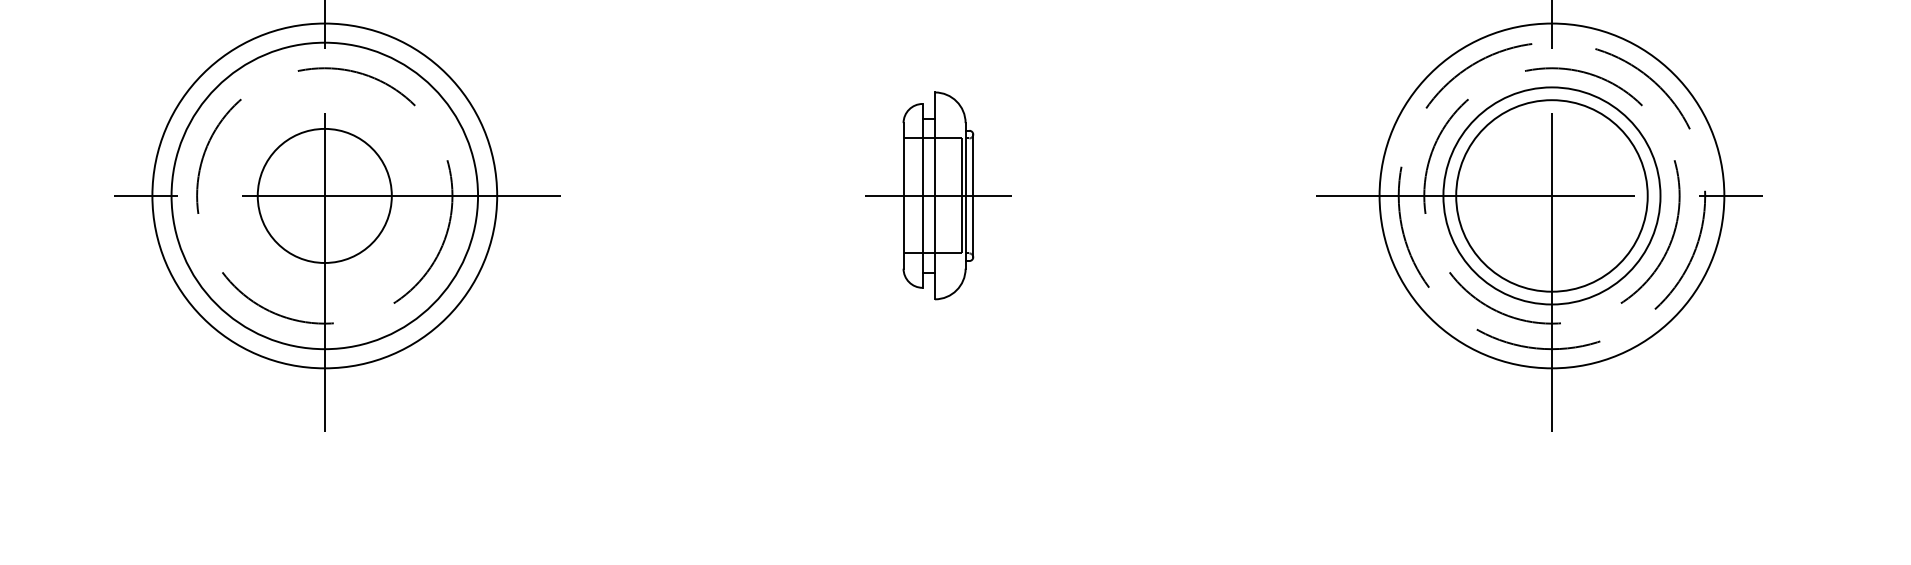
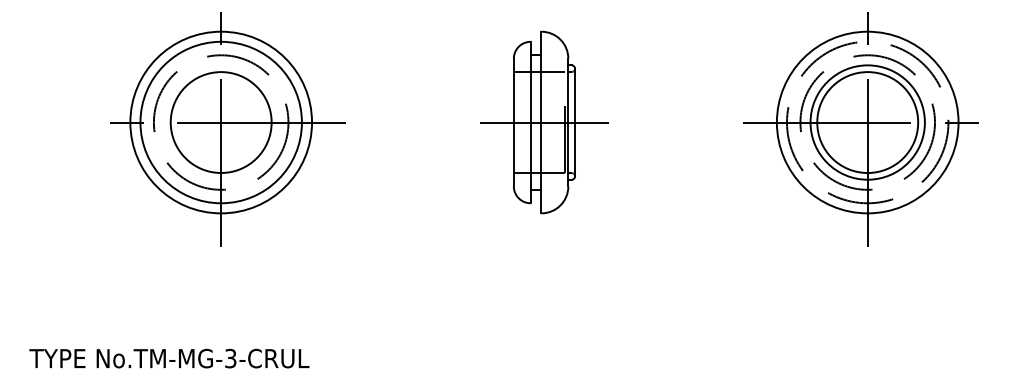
circle: (323, 195) -> (220, 122), size x1.43
part: (938, 195) -> (544, 122), size x1.67

